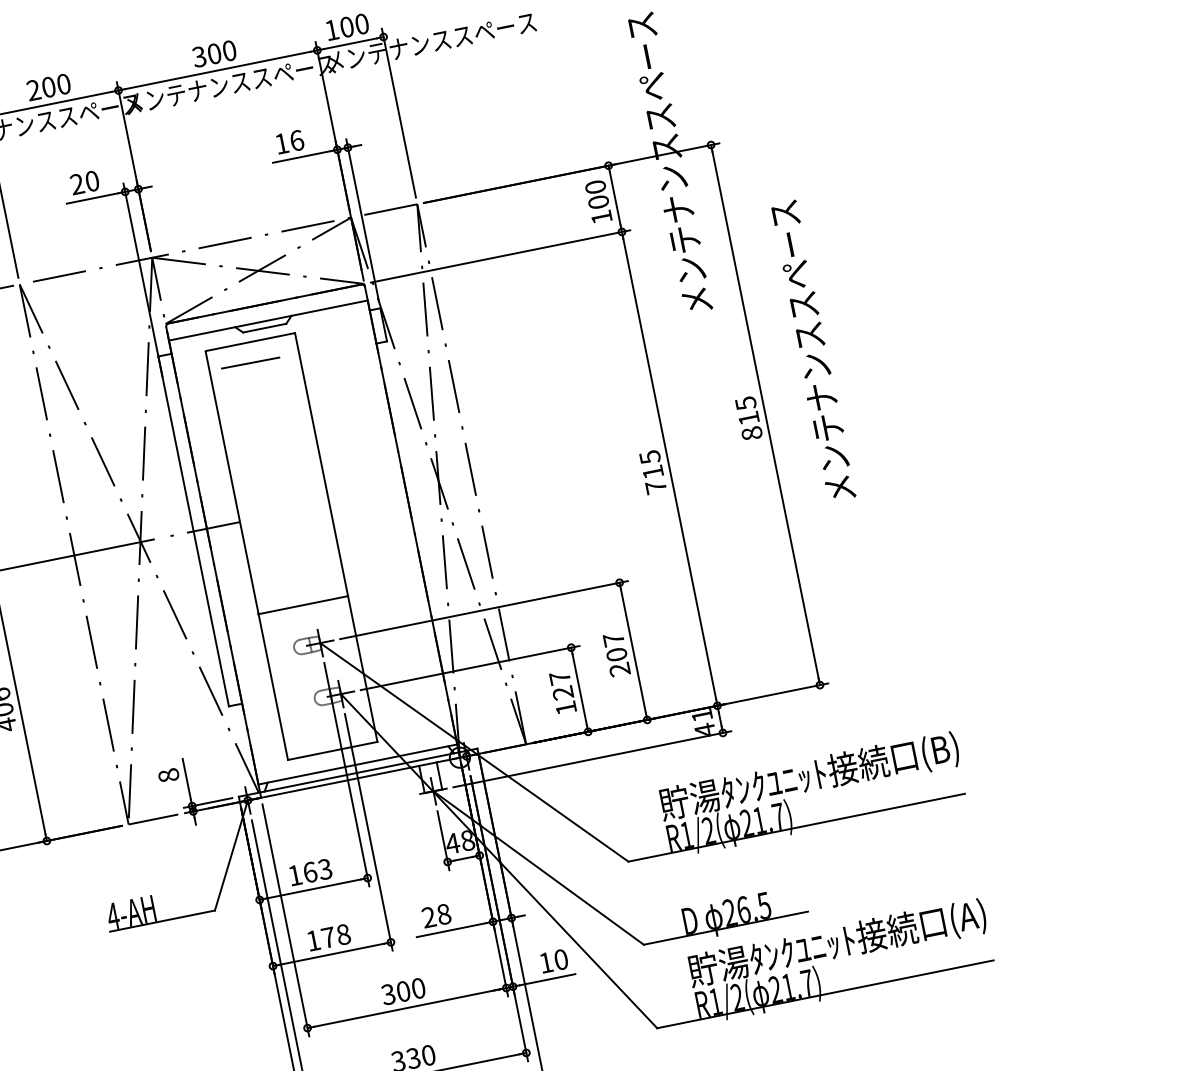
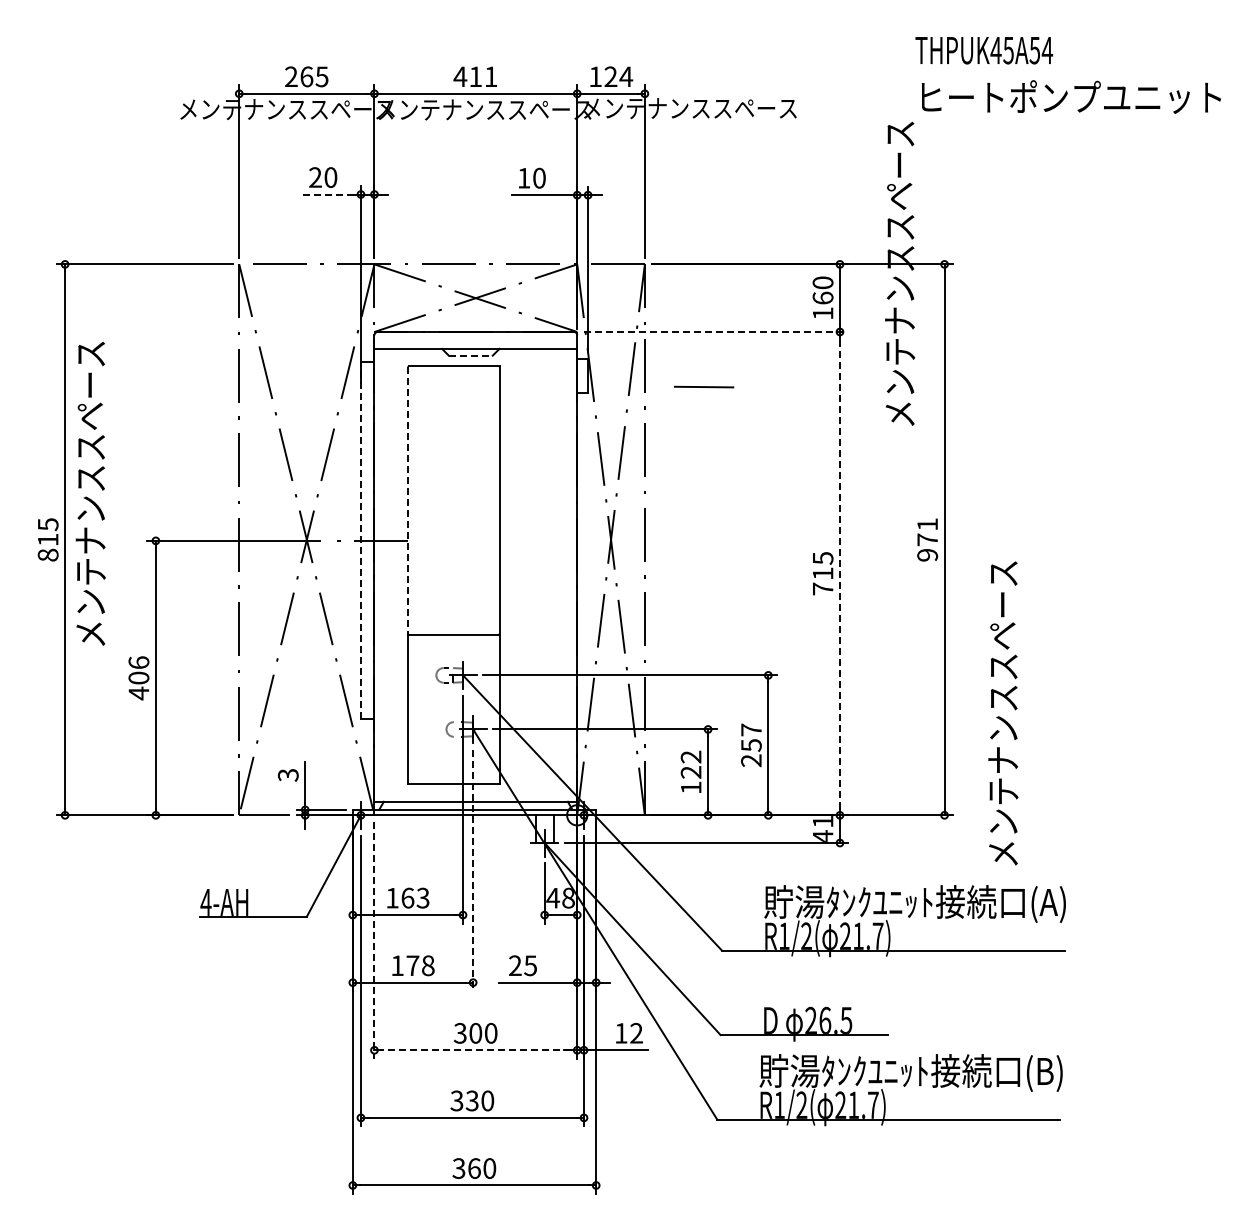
text: (354, 25) -> (618, 76), 100 -> 124
text: (214, 53) -> (475, 76), 300 -> 411
text: (56, 85) -> (314, 76), 200 -> 265
text: (296, 139) -> (539, 177), 16 -> 10
line: (92, 198) -> (327, 194), solid -> dashed
text: (597, 201) -> (822, 297), 100 -> 160
line: (501, 256) -> (716, 332), solid -> dashed
line: (264, 328) -> (470, 355), solid -> dashed
text: (812, 351) -> (1003, 713), moved
line: (250, 362) -> (704, 386), moved
text: (748, 418) -> (927, 539), 815 -> 971
line: (669, 468) -> (839, 573), solid -> dashed
line: (232, 482) -> (408, 500), solid -> dashed
line: (193, 531) -> (360, 540), solid -> dashed
text: (616, 654) -> (751, 745), 207 -> 257
text: (559, 677) -> (690, 756), 127 -> 122
text: (944, 750) -> (1053, 904), 貯湯ﾀﾝｸﾕﾆｯﾄ接続口(B) -> 貯湯ﾀﾝｸﾕﾆｯﾄ接続口(A)
text: (168, 774) -> (288, 774), 8 -> 3
line: (369, 832) -> (473, 870), solid -> dashed
text: (443, 914) -> (530, 965), 28 -> 25
text: (972, 917) -> (1048, 1073), 貯湯ﾀﾝｸﾕﾆｯﾄ接続口(A) -> 貯湯ﾀﾝｸﾕﾆｯﾄ接続口(B)
line: (285, 920) -> (374, 940), solid -> dashed
text: (561, 959) -> (636, 1033), 10 -> 12
line: (406, 1008) -> (475, 1050), solid -> dashed

